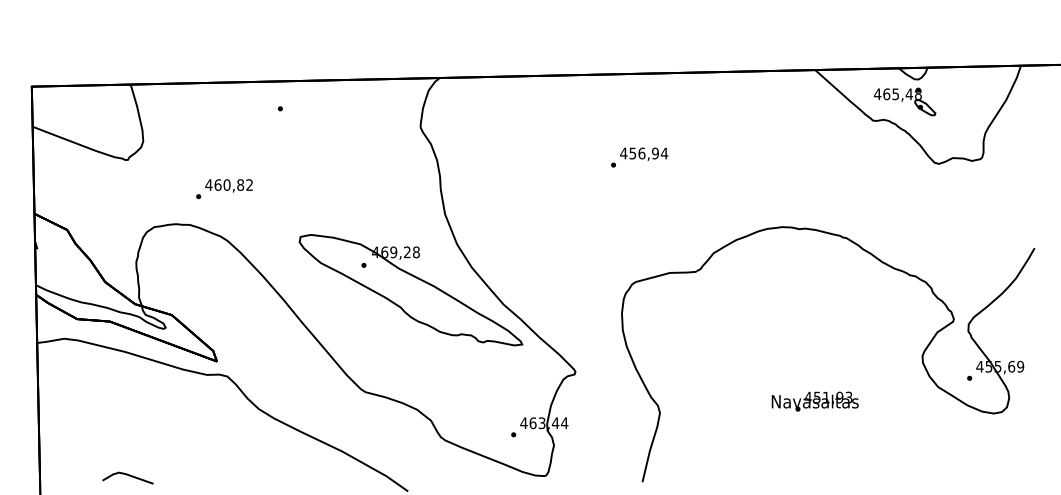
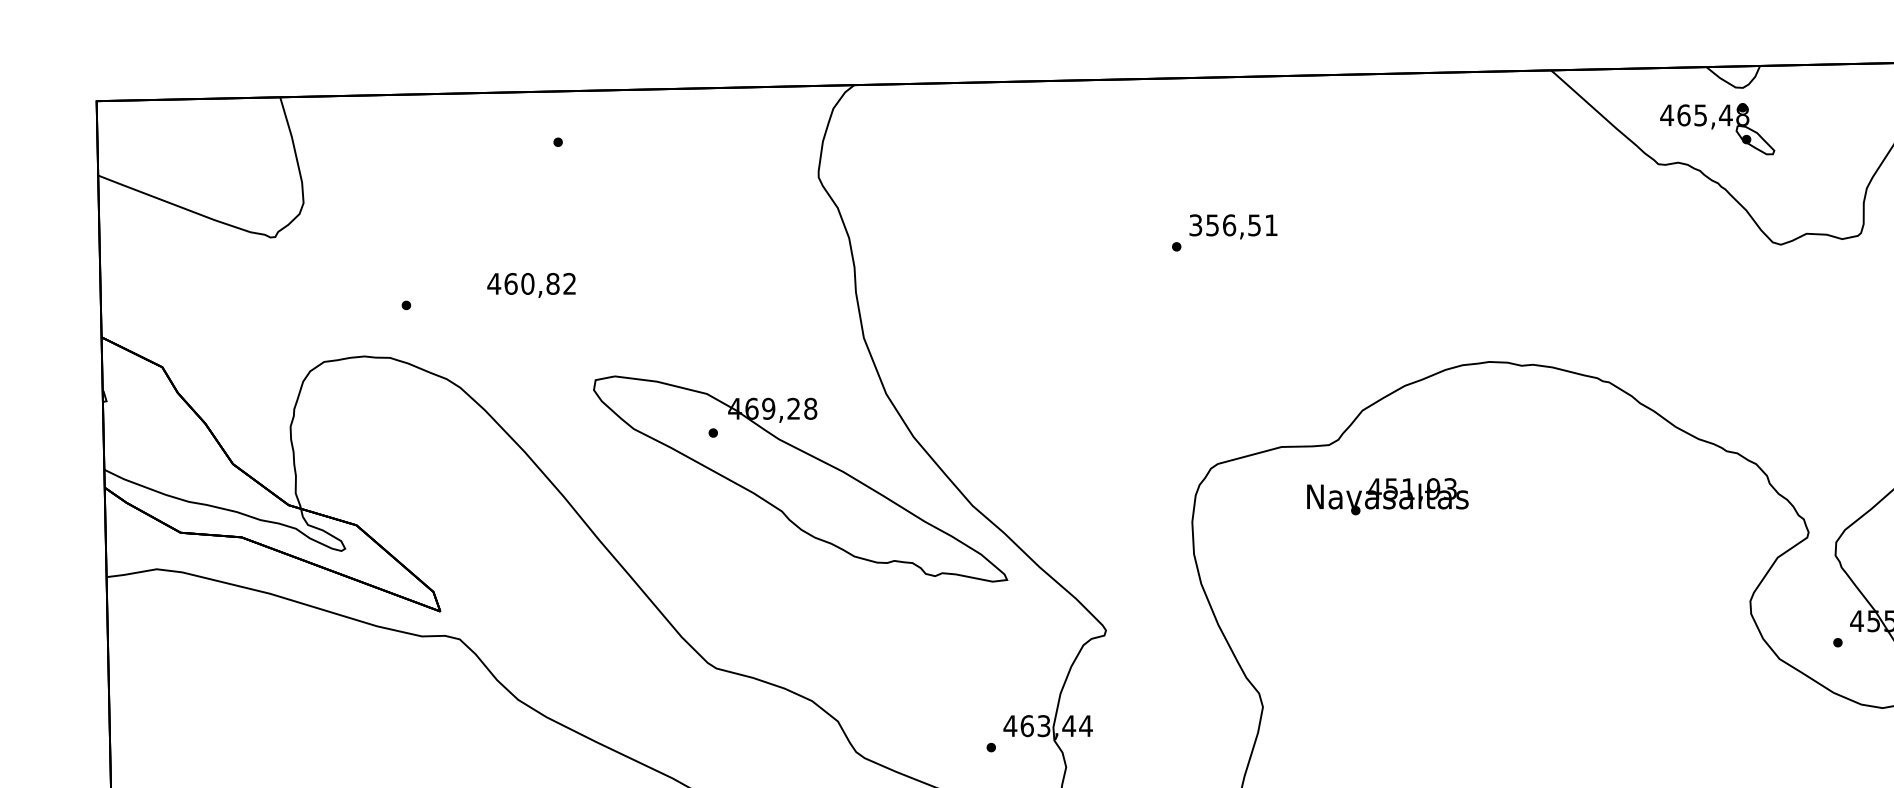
text: (644, 153) -> (1234, 225), 456,94 -> 356,51
text: (228, 185) -> (530, 284), moved
text: (814, 401) -> (1386, 496), moved

